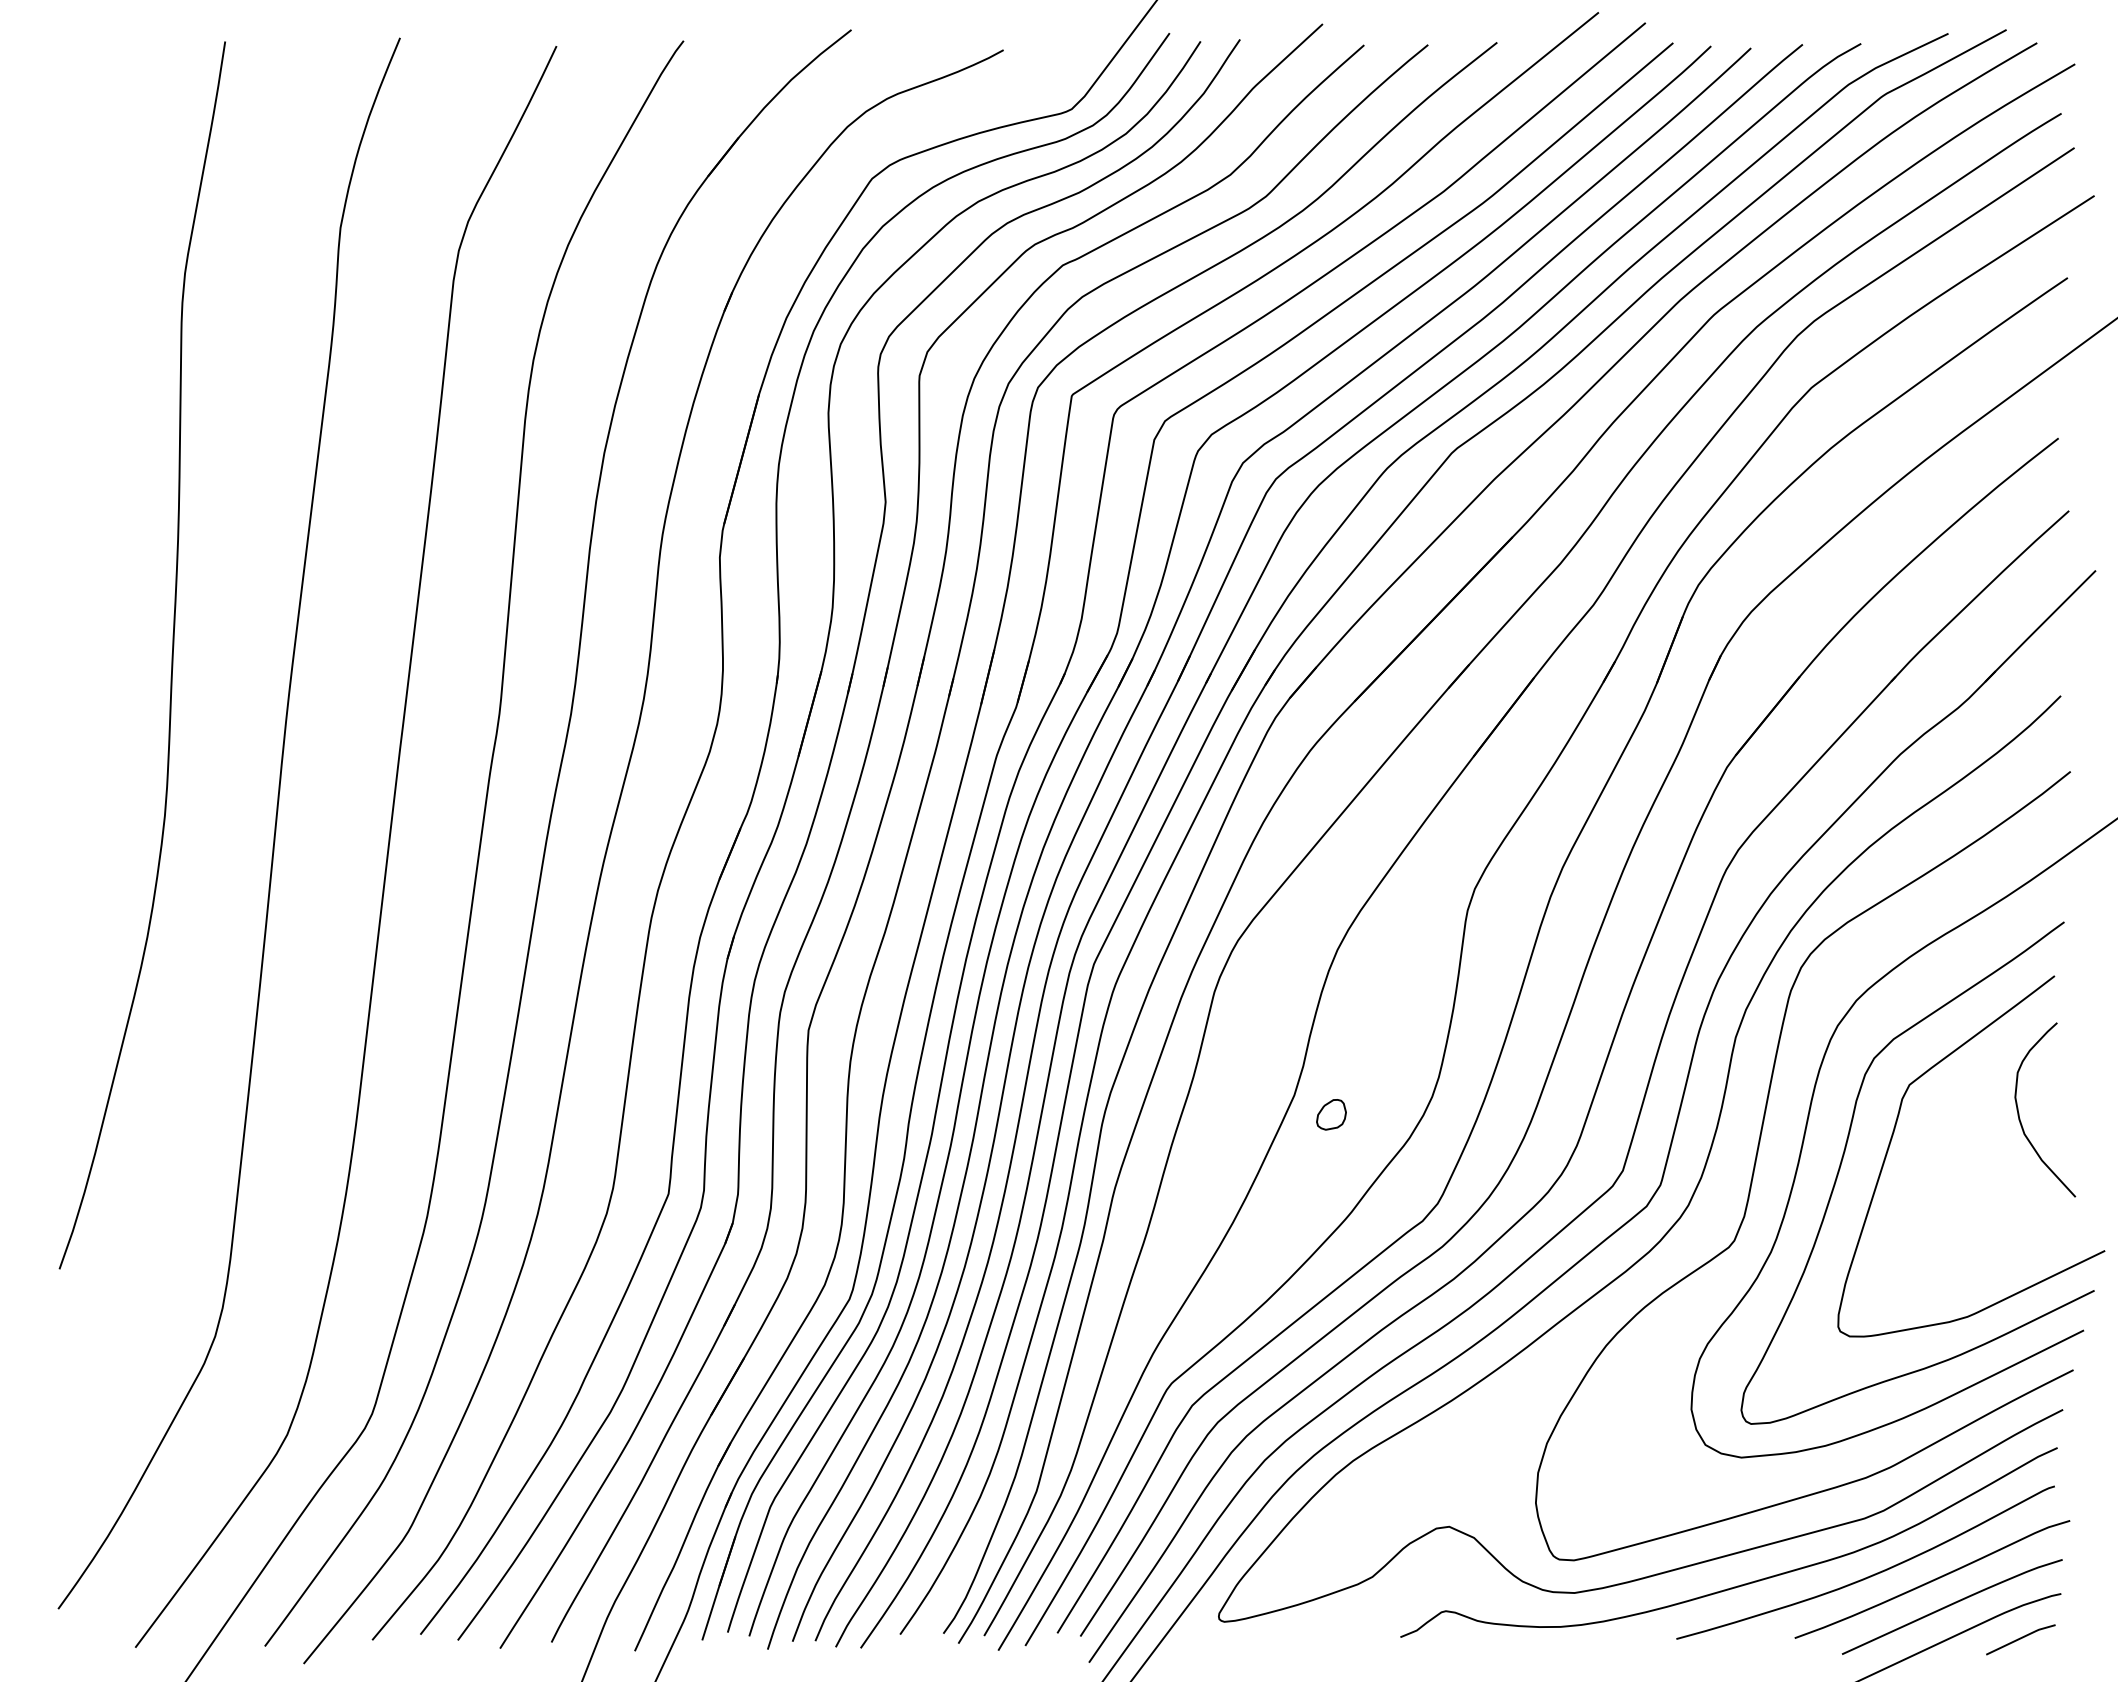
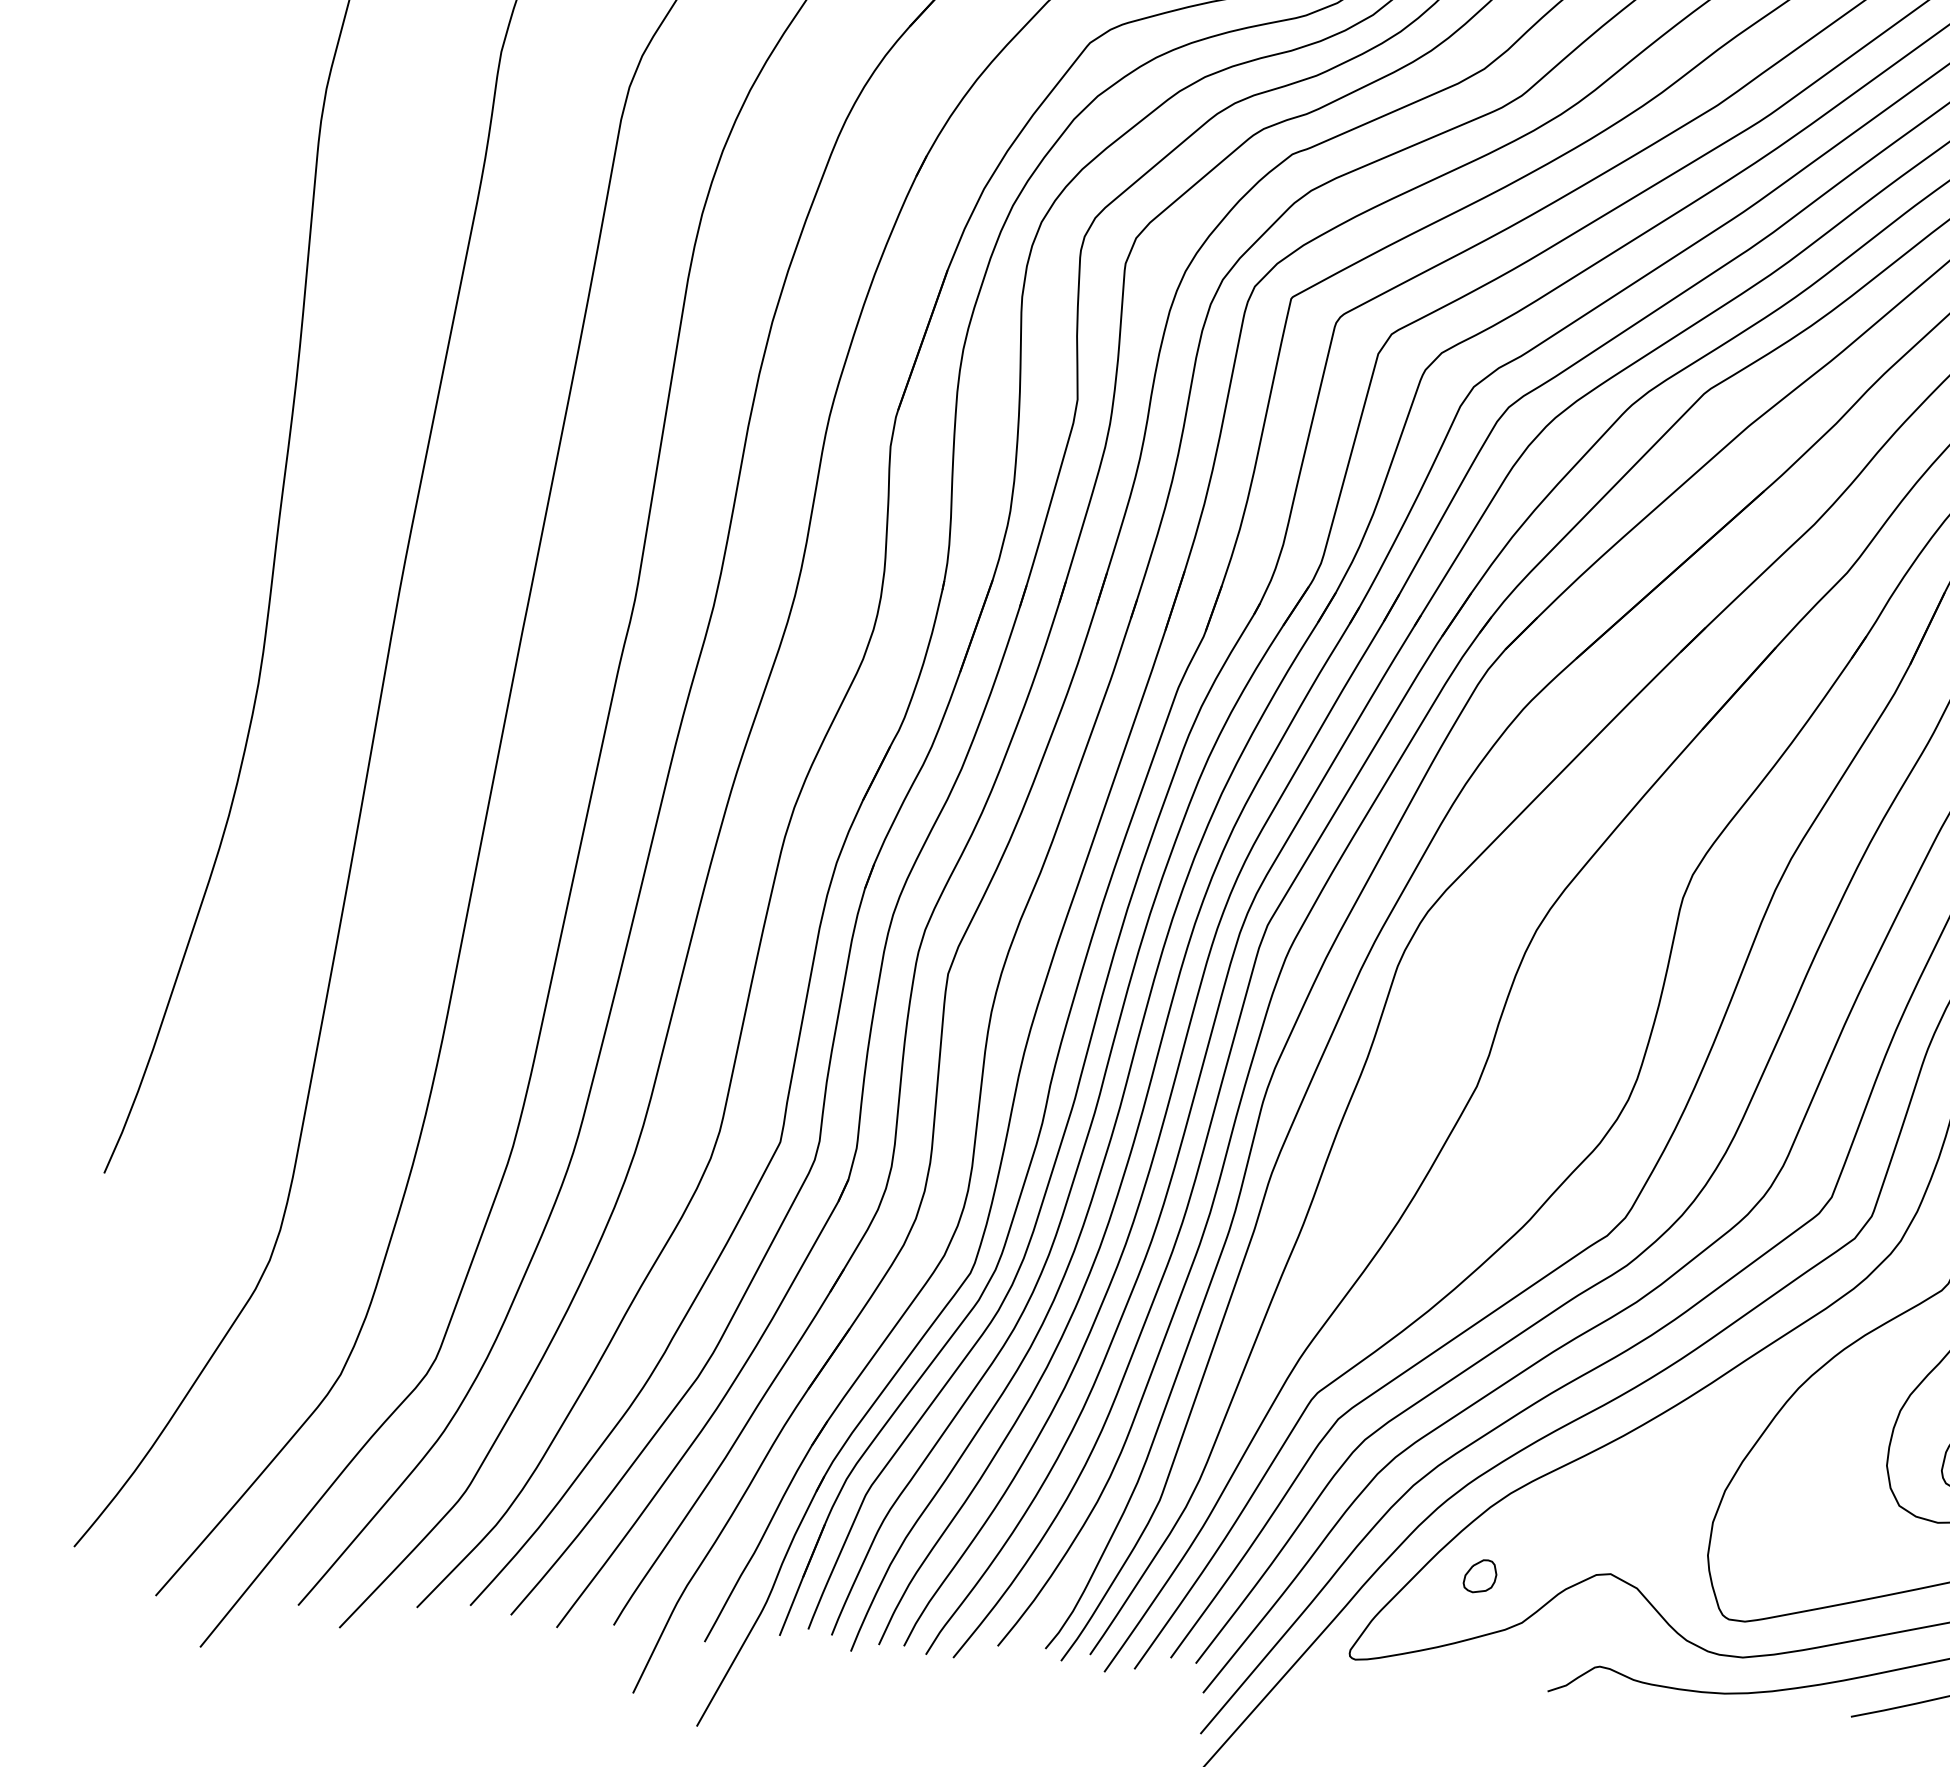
part: (1331, 1114) -> (1480, 1575), moved

